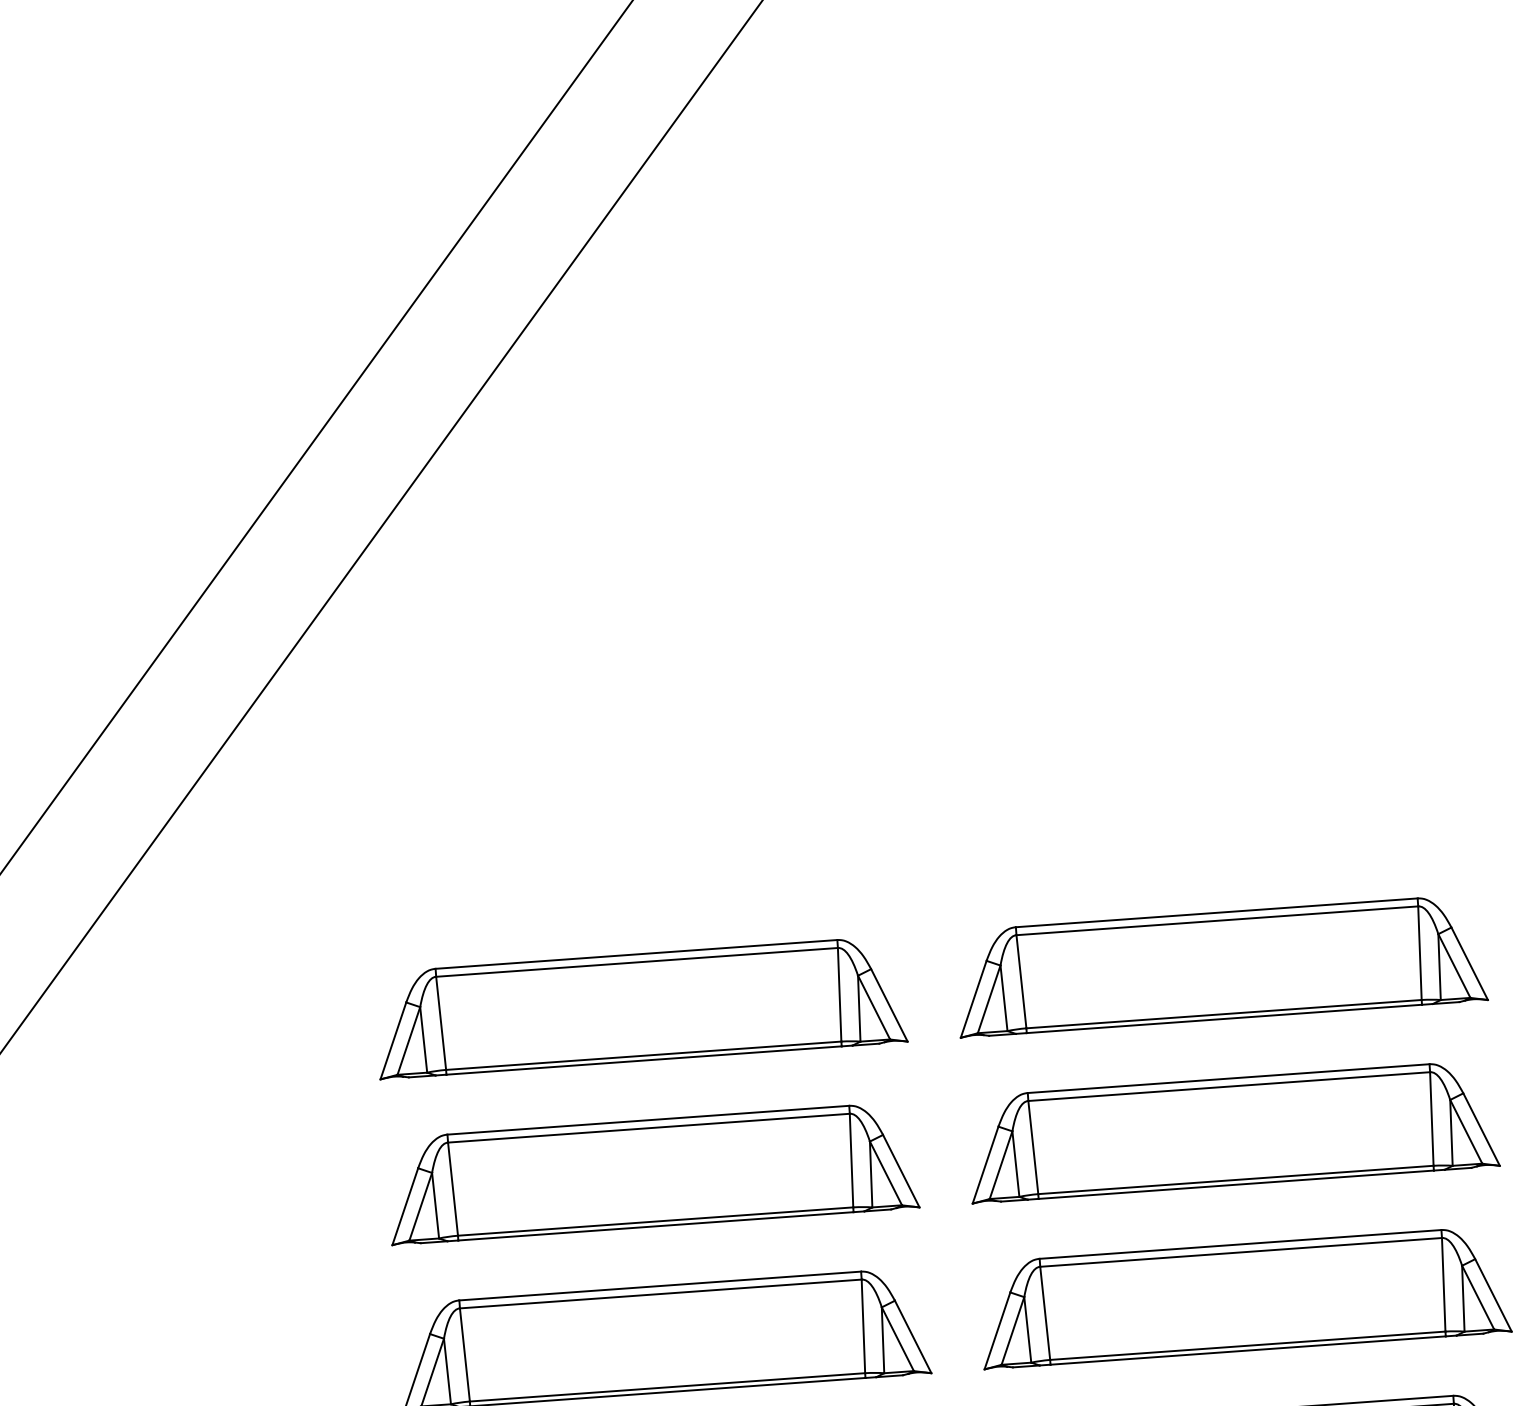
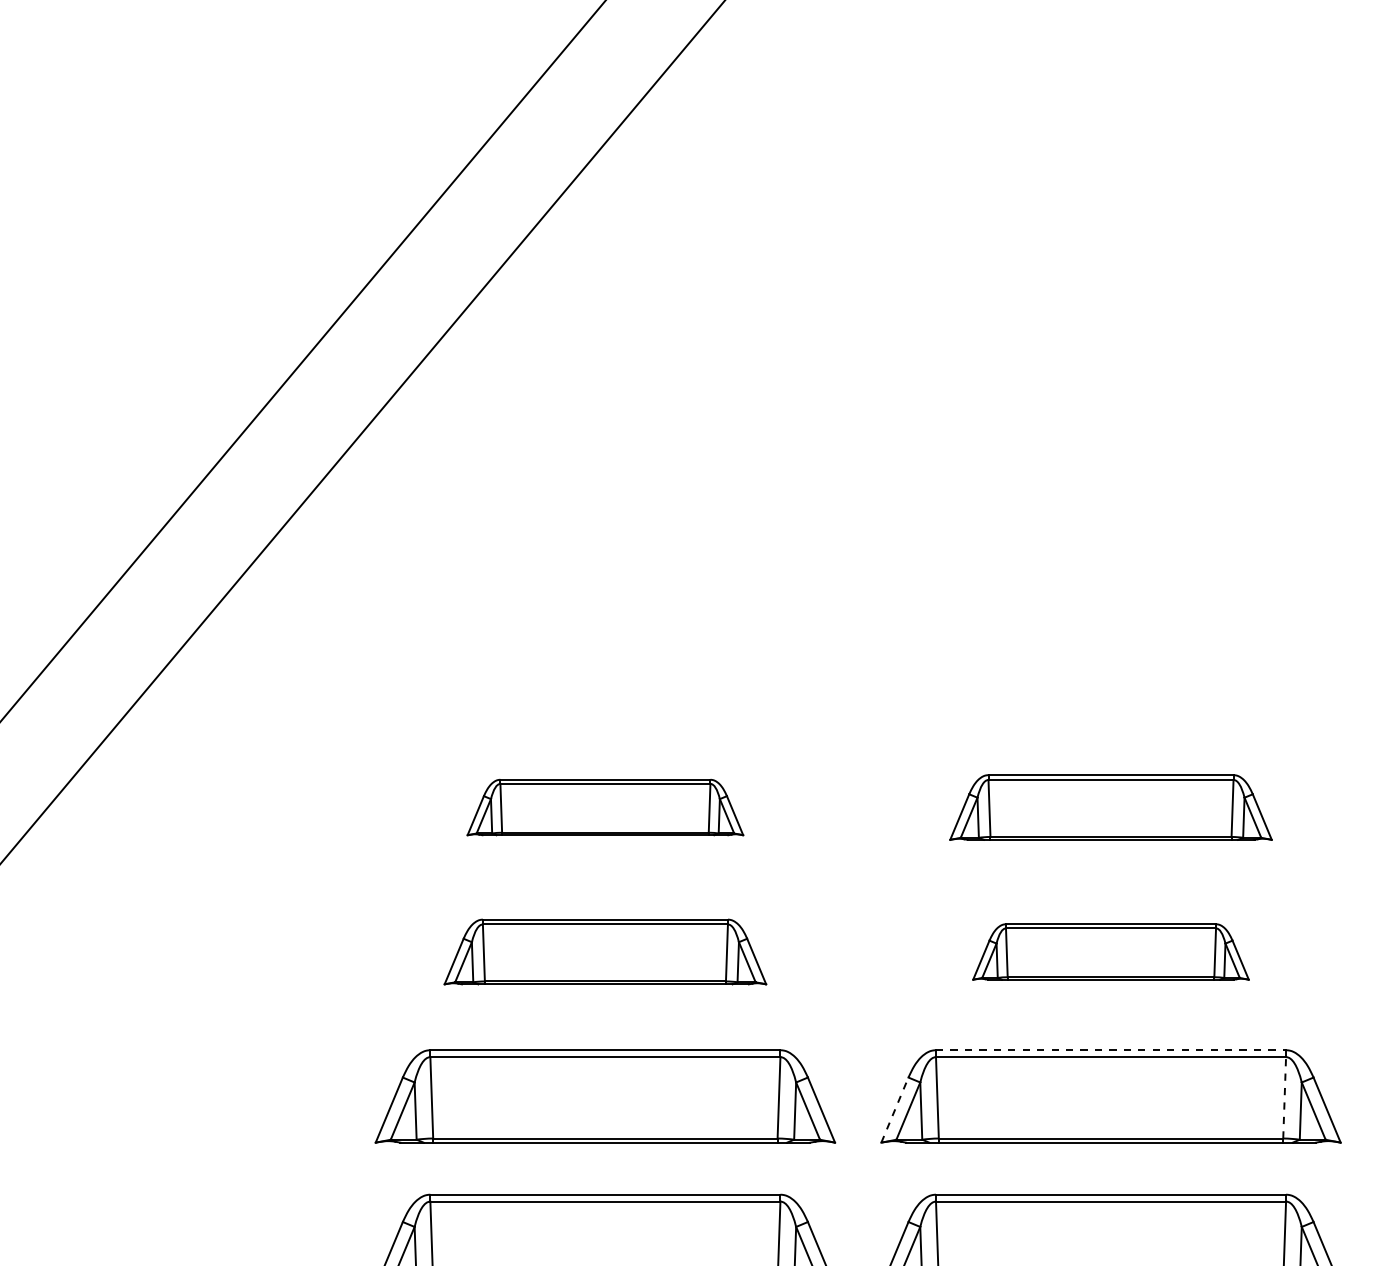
part: (1219, 965) -> (1110, 807), size x0.7
part: (640, 1007) -> (605, 807), size x0.6
part: (1231, 1131) -> (1110, 951), size x0.6
part: (652, 1172) -> (605, 951), size x0.7
line: (1241, 1244) -> (1111, 1050), solid -> dashed
line: (1443, 1284) -> (1284, 1097), solid -> dashed
line: (998, 1330) -> (895, 1109), solid -> dashed

